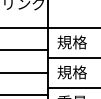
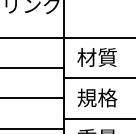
text: (71, 42) -> (96, 57), 規格 -> 材質

